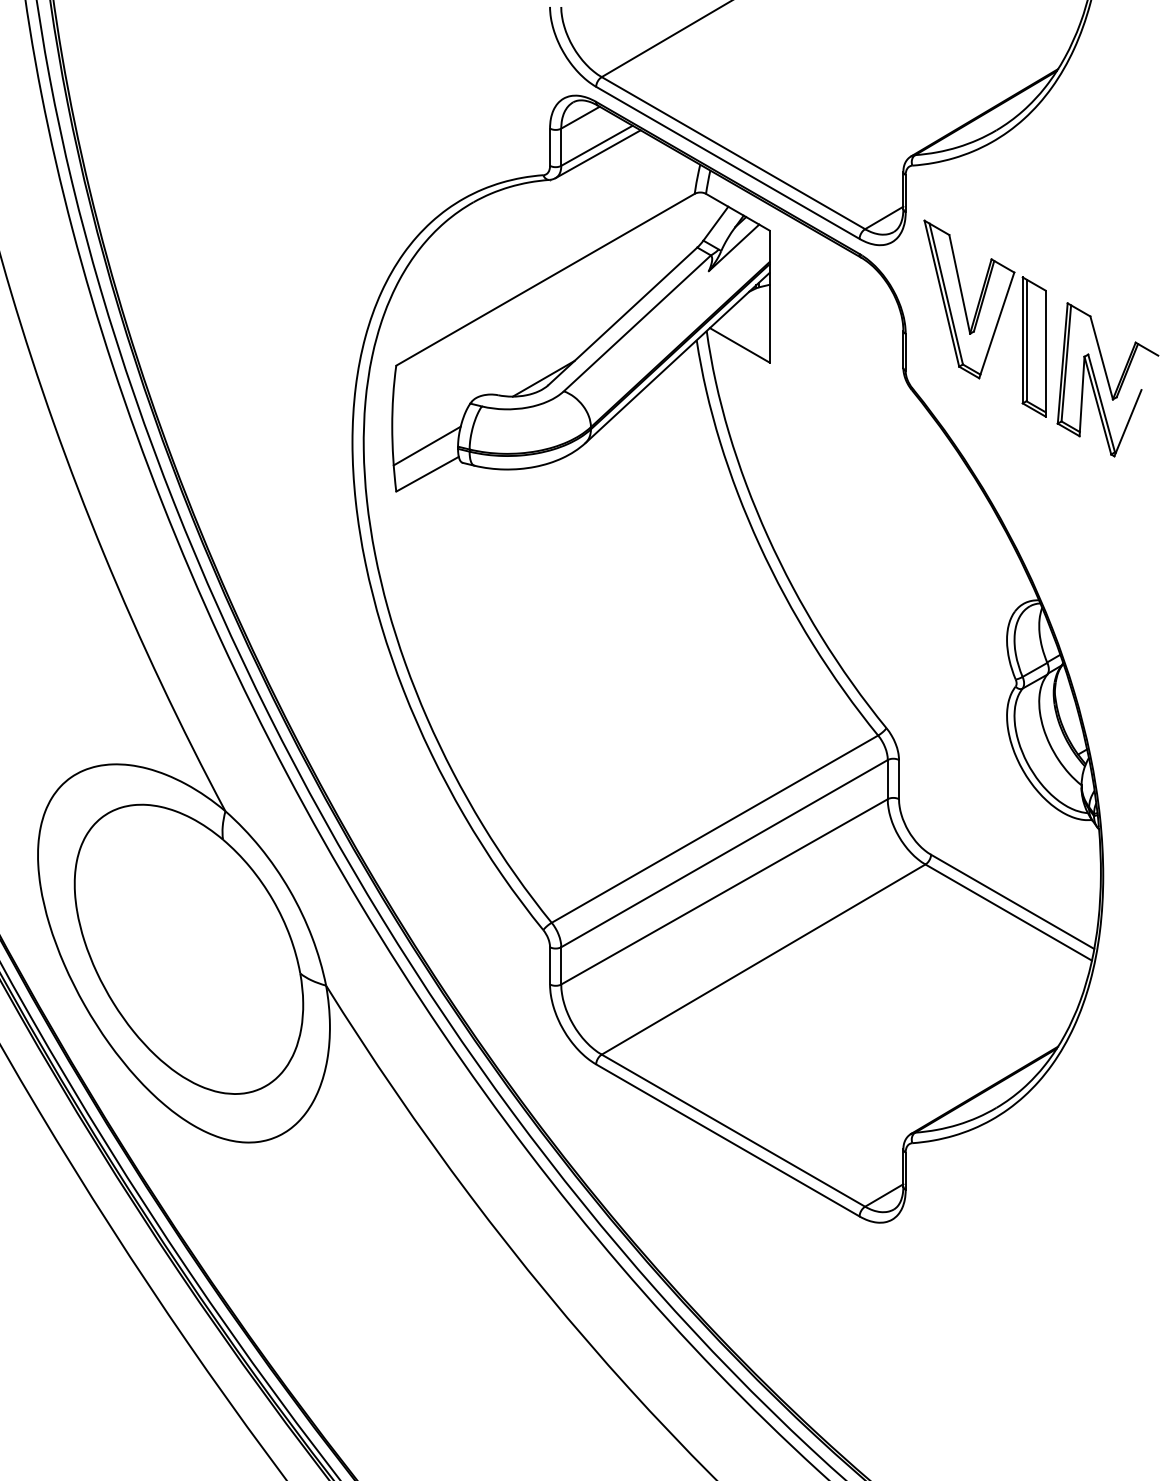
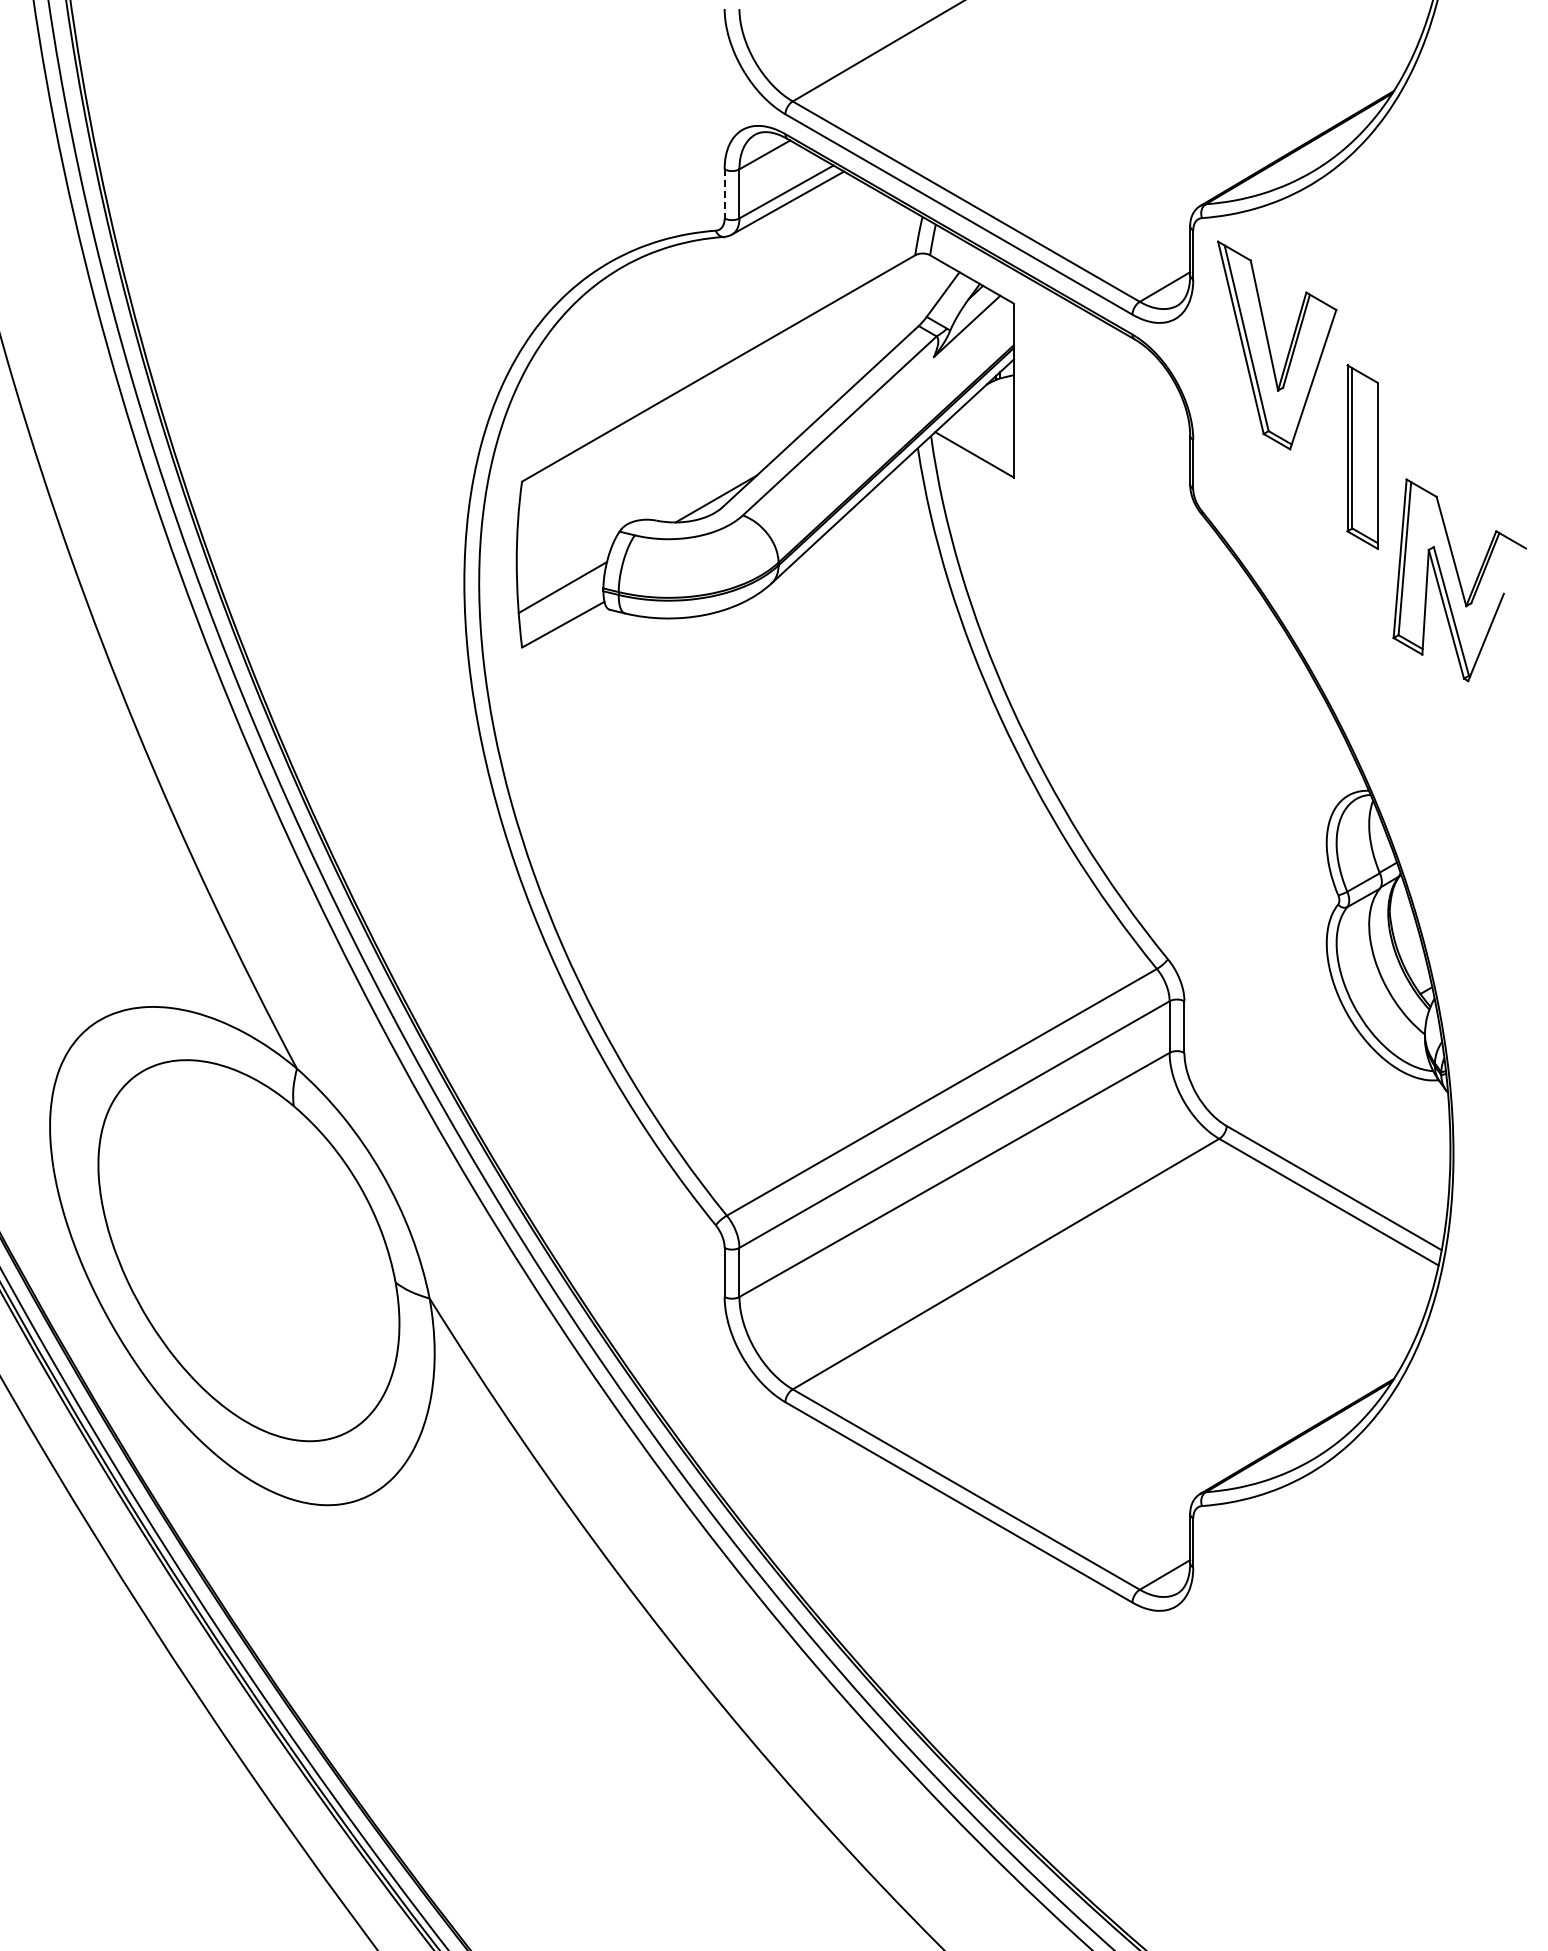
line: (549, 146) -> (724, 193), solid -> dashed
part: (964, 301) -> (1270, 348), moved
part: (1107, 379) -> (1459, 580), moved

